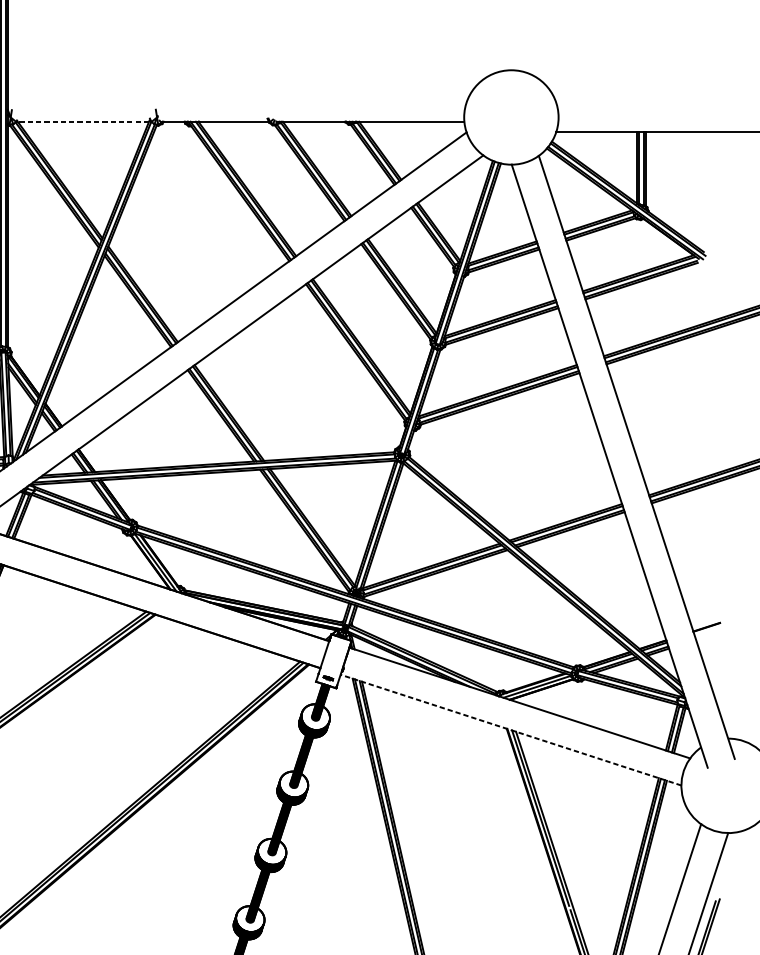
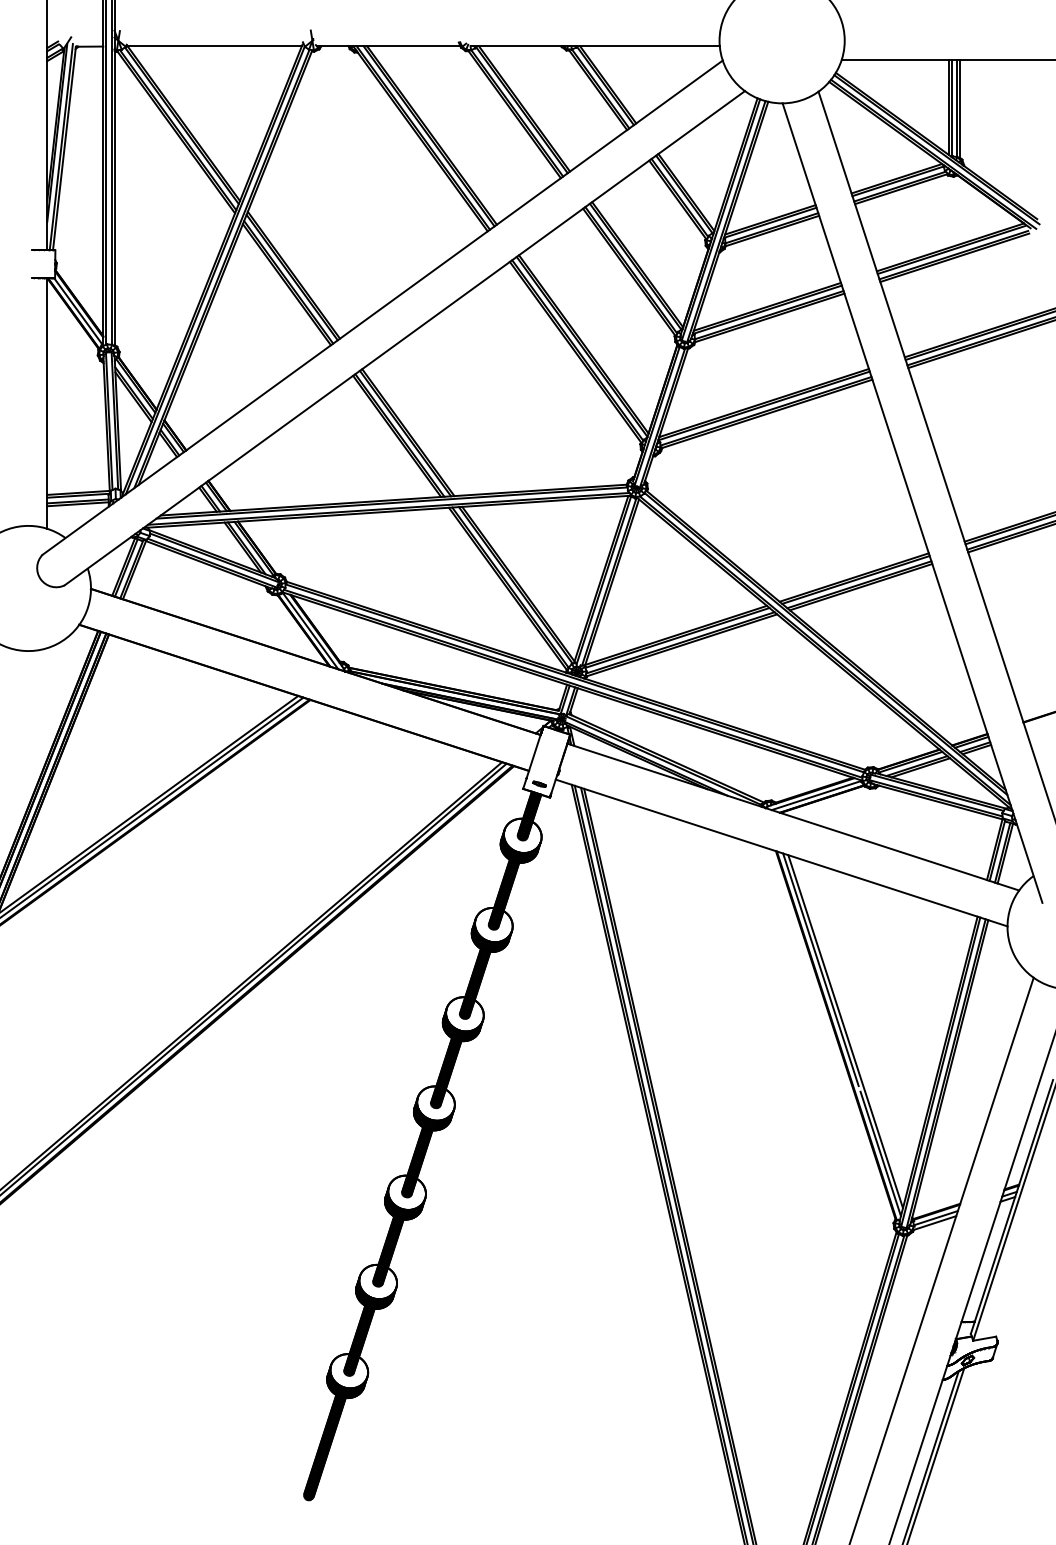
line: (82, 121) -> (213, 46), dashed -> solid
line: (510, 730) -> (781, 853), dashed -> solid

